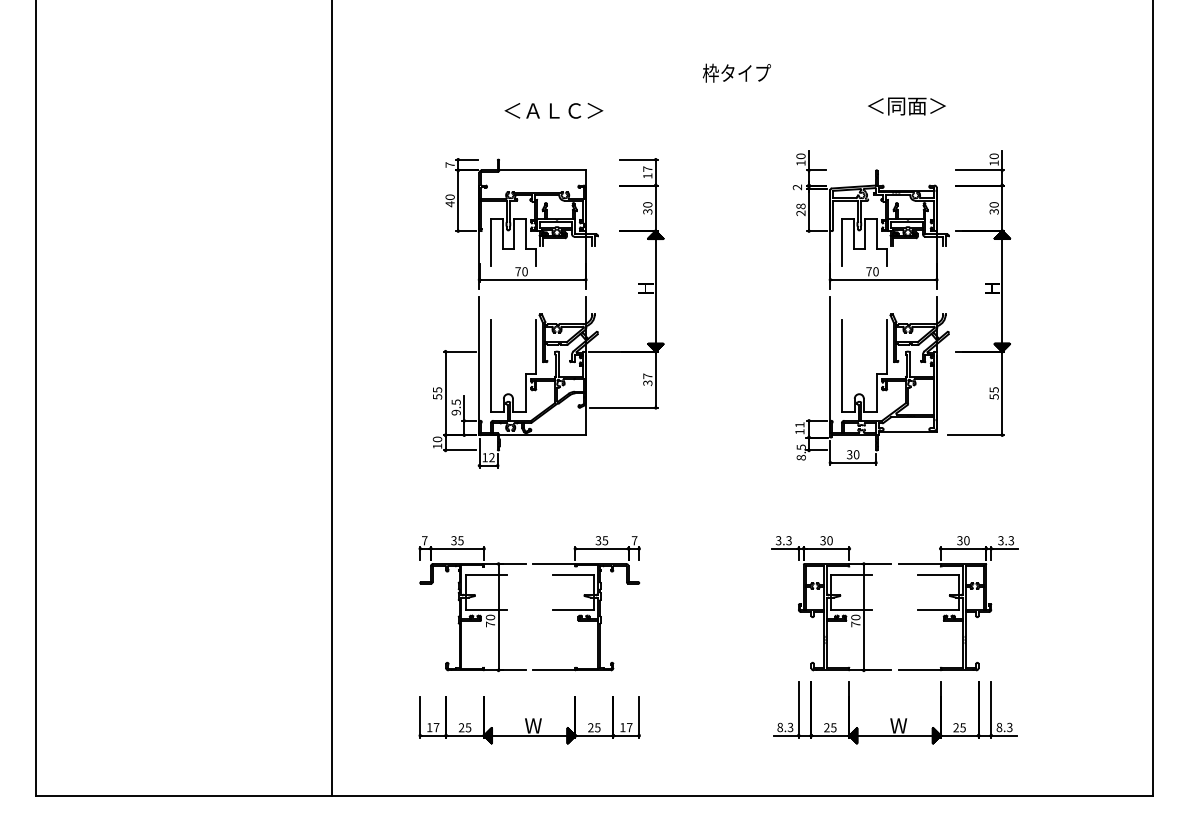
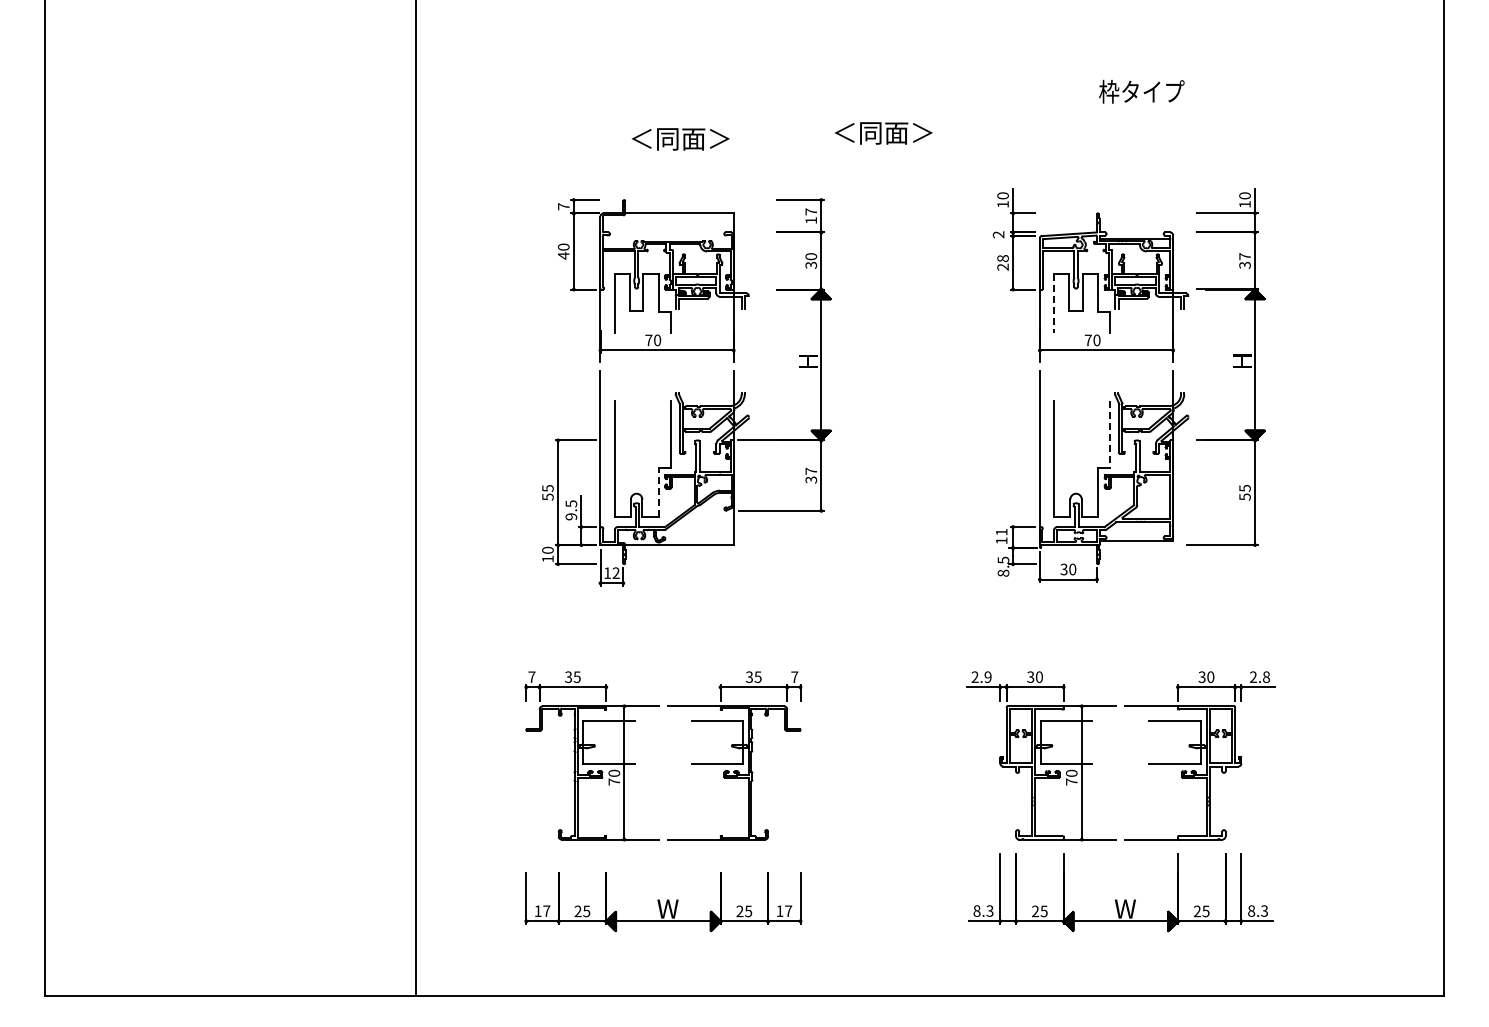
text: (736, 72) -> (1141, 91), moved
text: (906, 106) -> (883, 133), moved
text: (564, 111) -> (706, 139), ＜ＡＬＣ＞ -> ＜同面＞
text: (993, 204) -> (1244, 256), 30 -> 37
line: (842, 243) -> (1054, 304), solid -> dashed
line: (886, 346) -> (1110, 434), solid -> dashed
line: (525, 392) -> (658, 491), solid -> dashed
text: (783, 540) -> (981, 676), 3.3 -> 2.9
text: (1005, 540) -> (1259, 677), 3.3 -> 2.8

